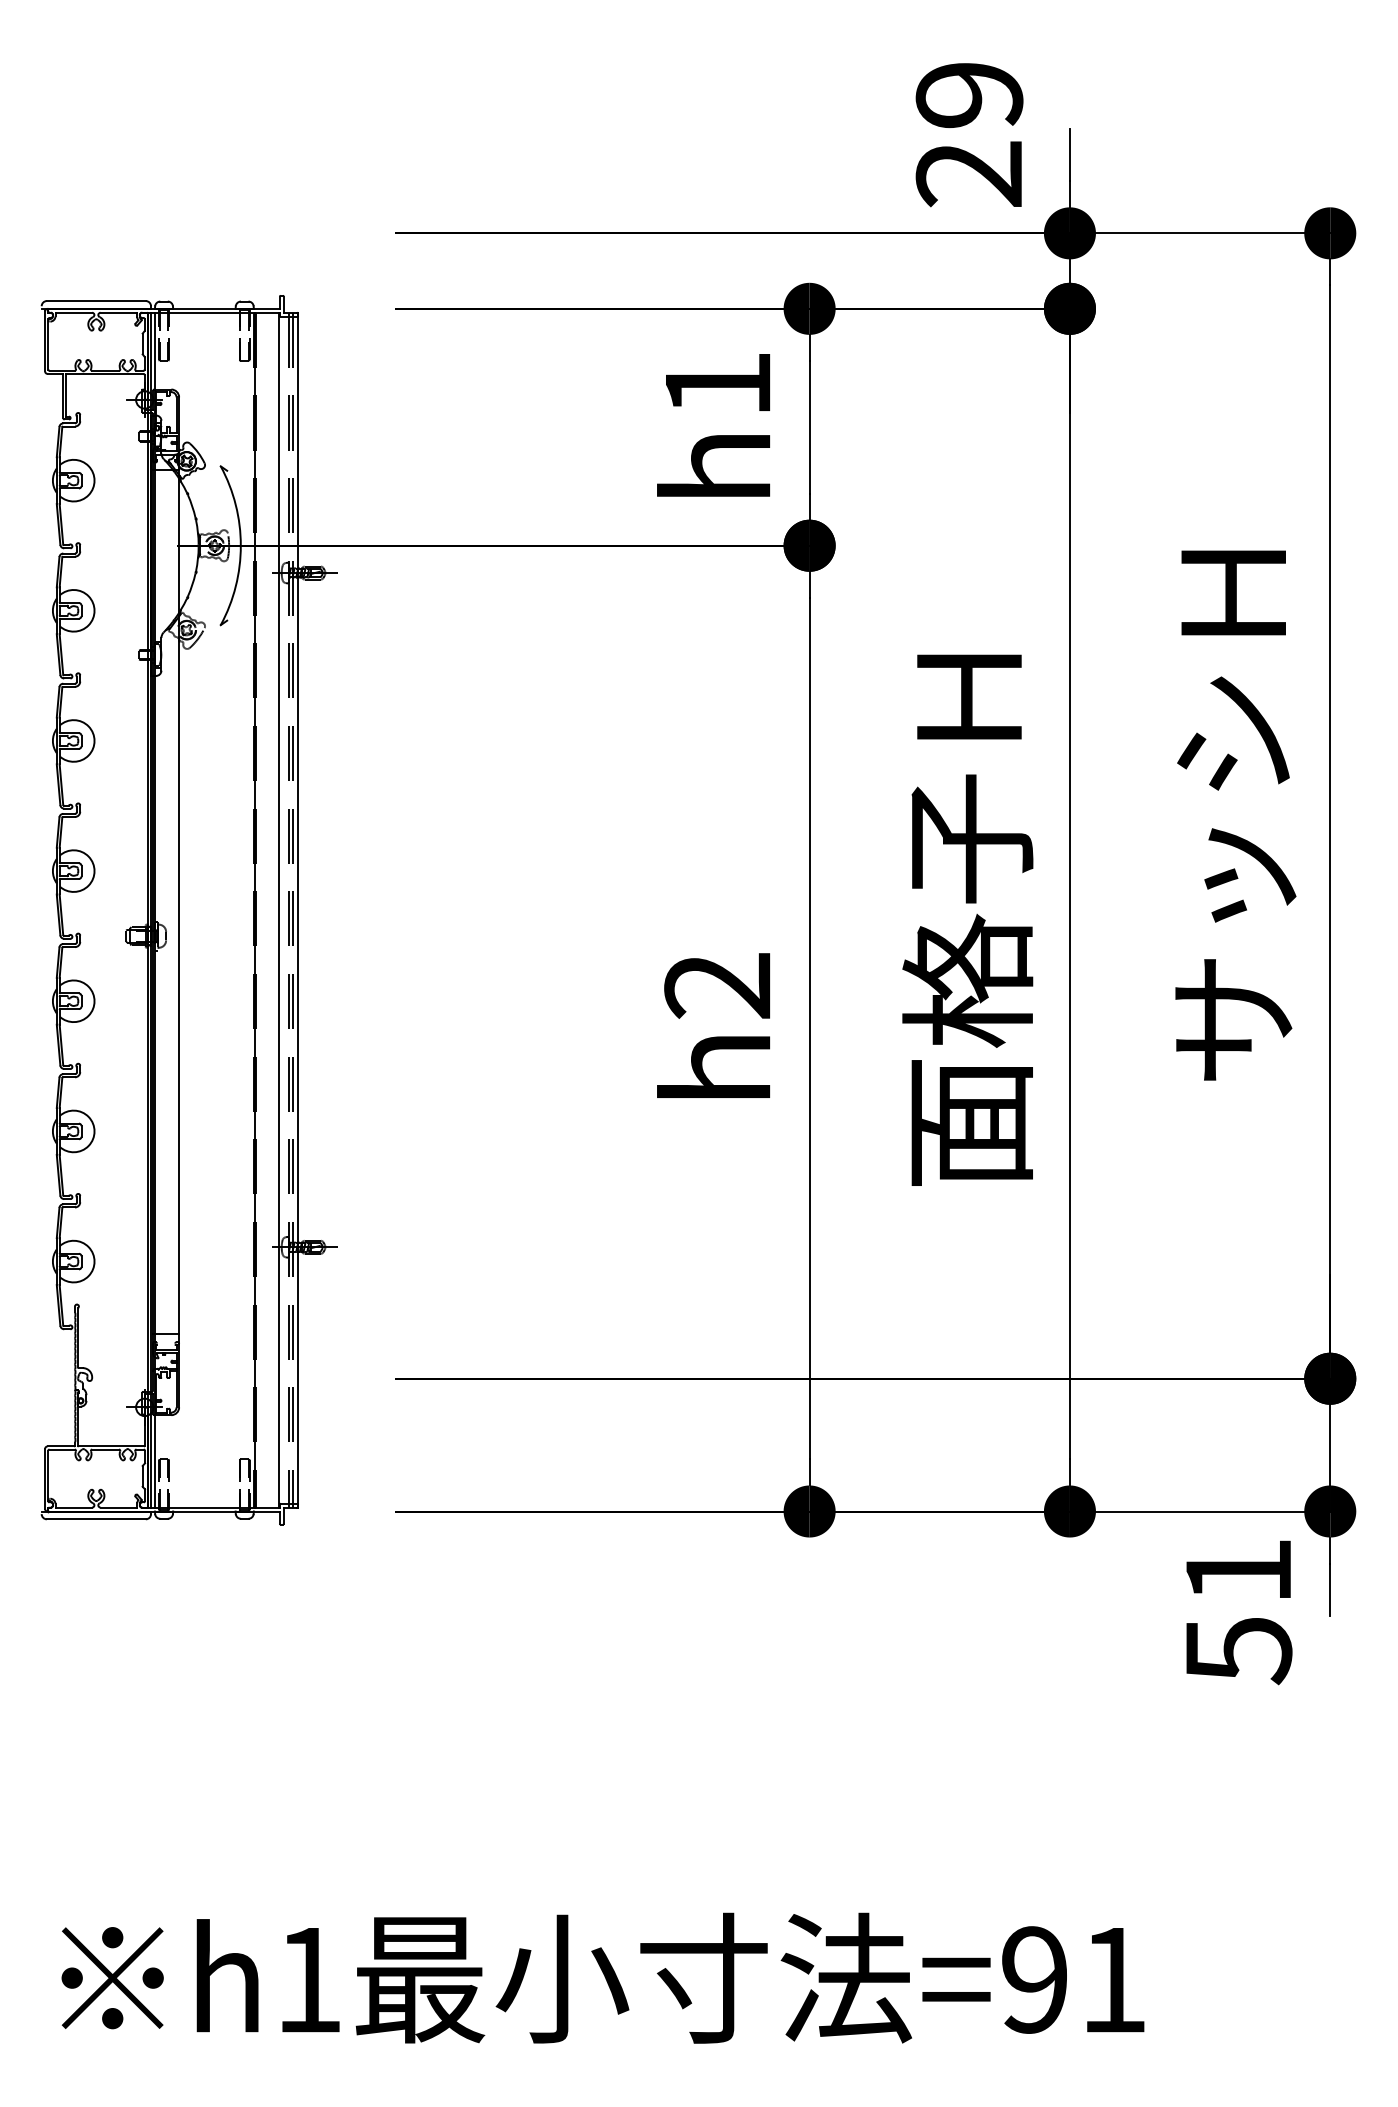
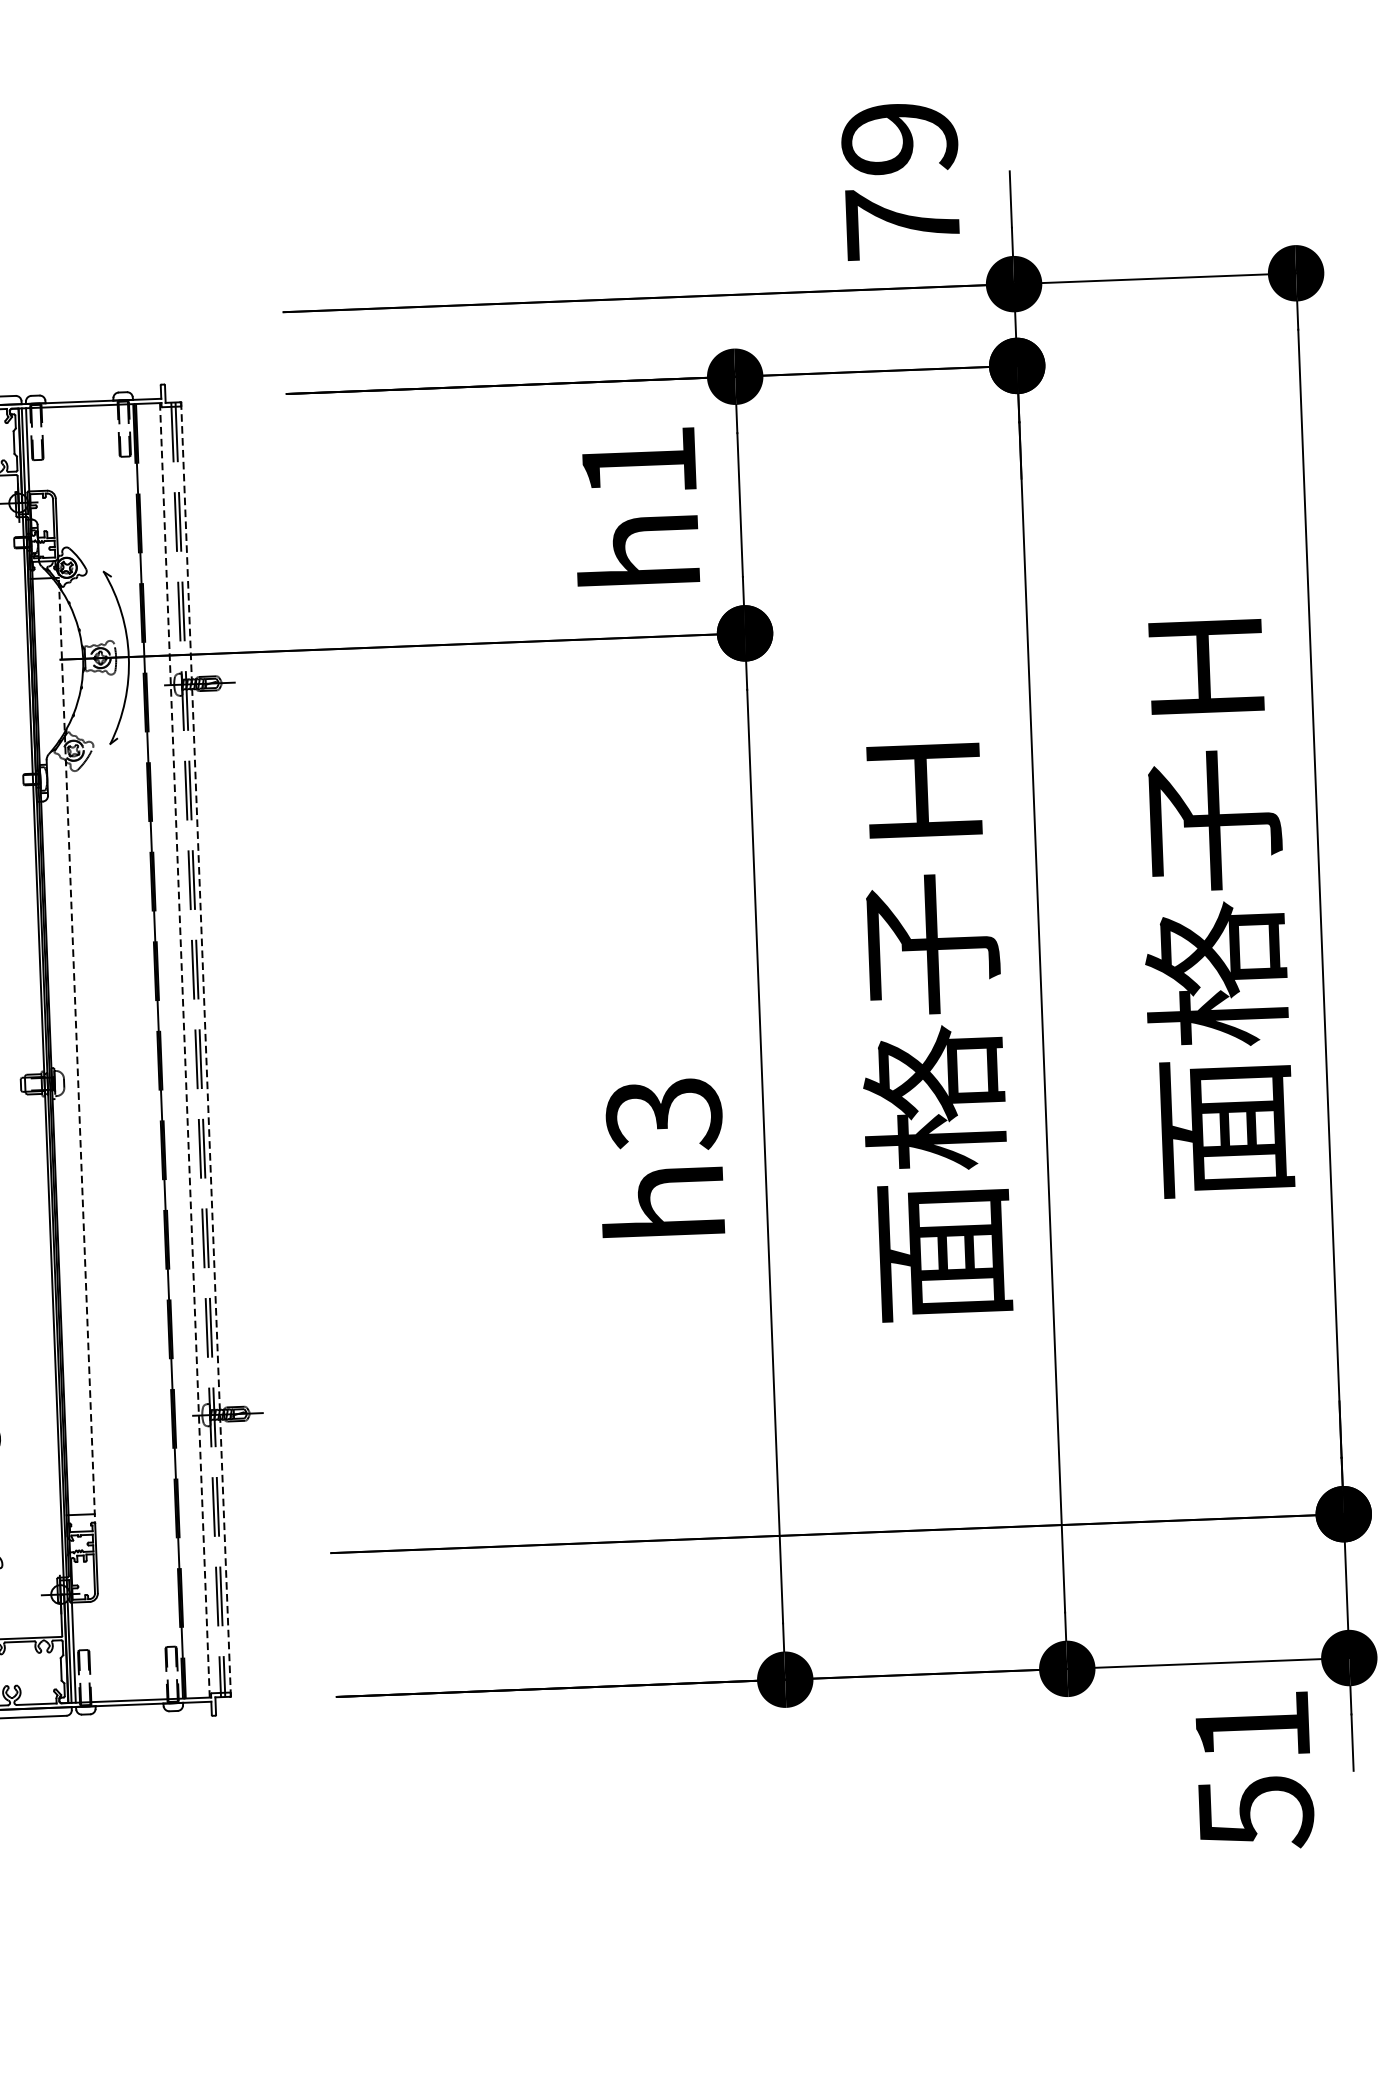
text: (968, 174) -> (901, 224), 29 -> 79
text: (1231, 875) -> (1215, 973), サッシＨ -> 面格子Ｈ
line: (179, 902) -> (77, 1046), solid -> dashed
line: (278, 910) -> (184, 1050), solid -> dashed
line: (298, 910) -> (206, 1049), solid -> dashed
text: (717, 986) -> (663, 1114), h2 -> h3

